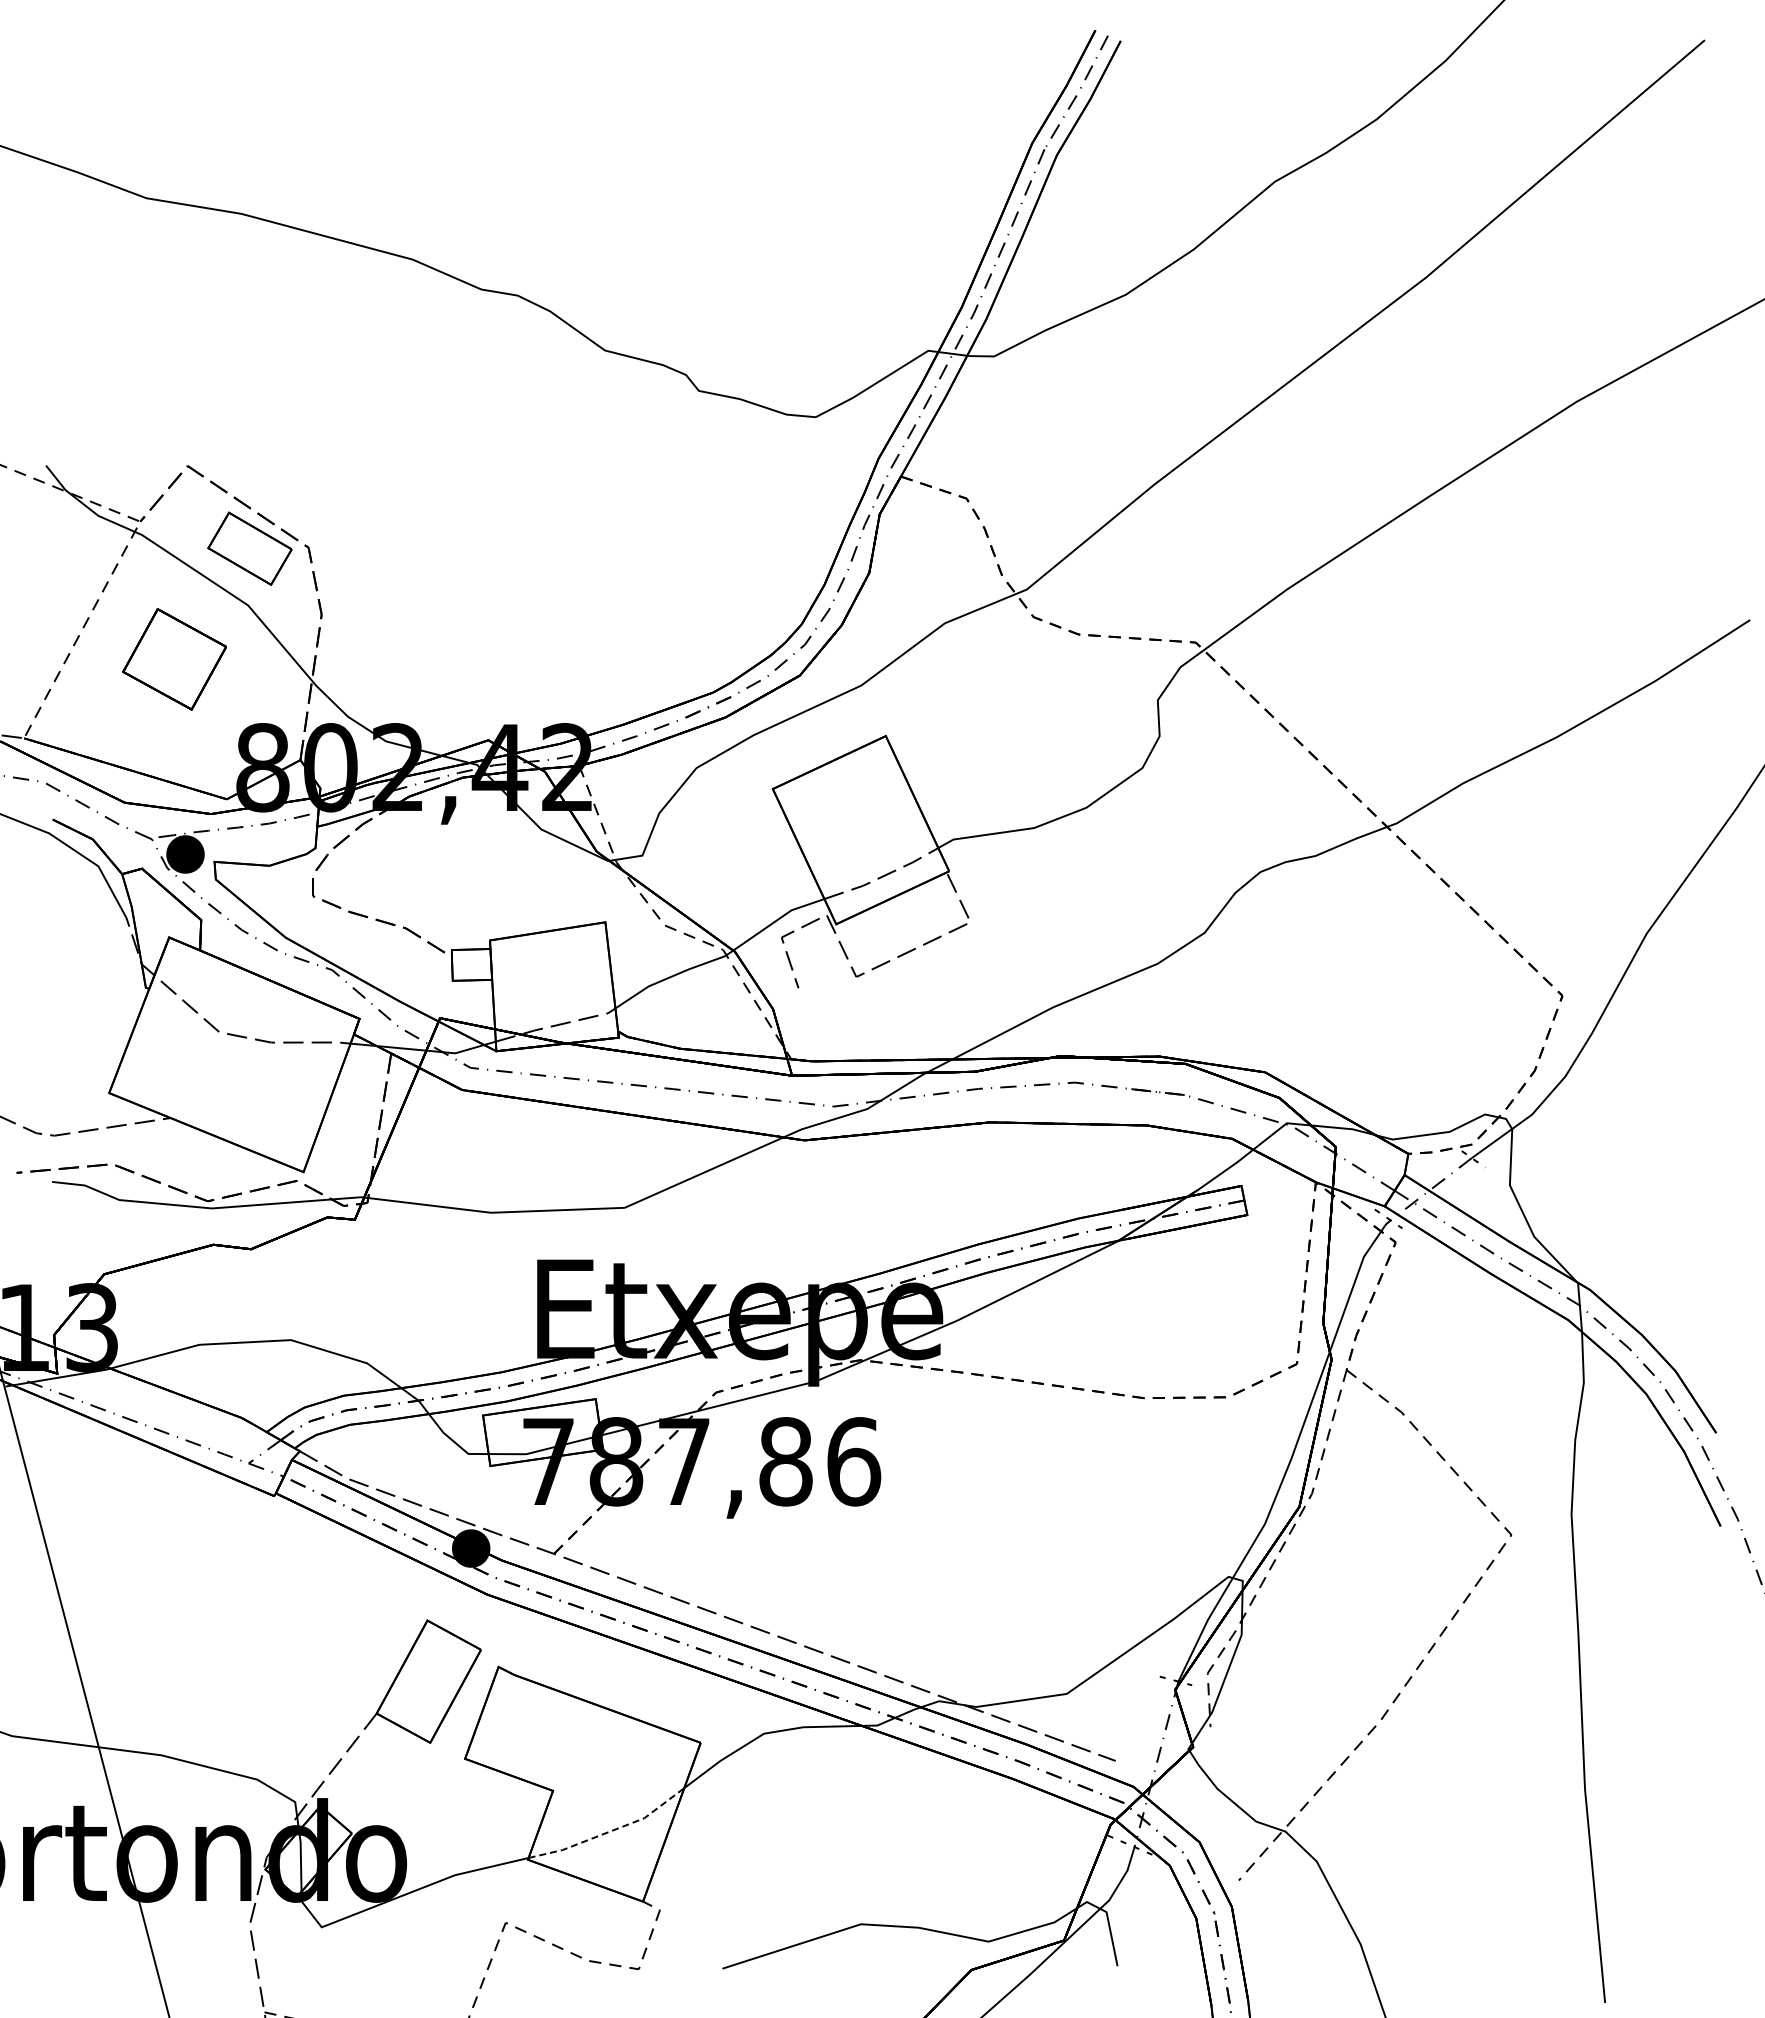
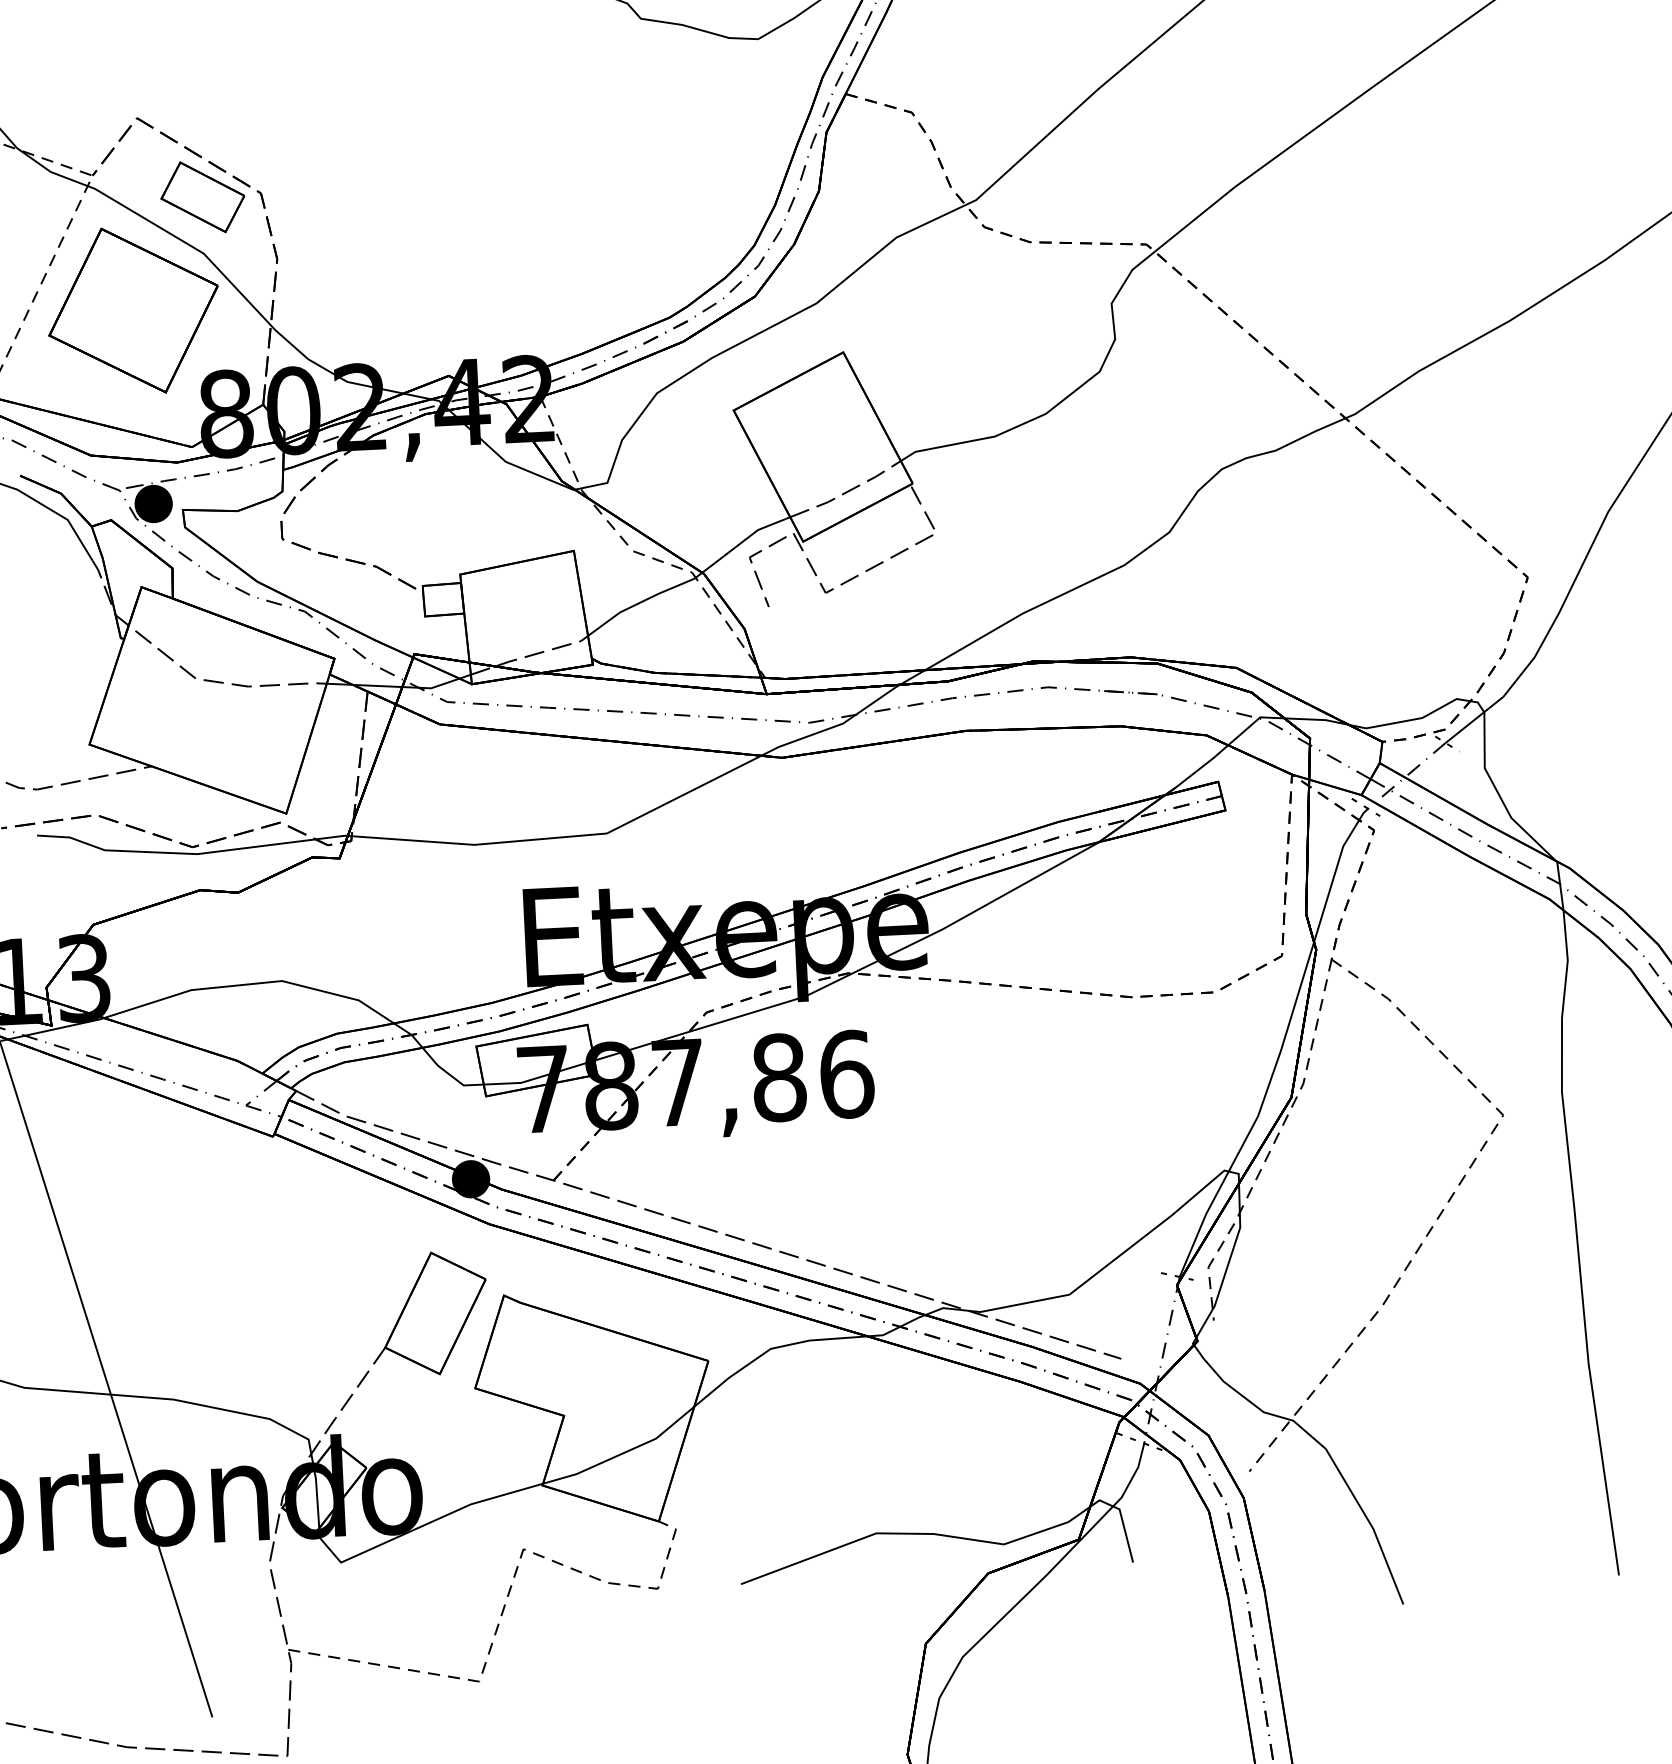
part: (174, 659) -> (133, 310), size x1.67
line: (610, 1831) -> (623, 1453), dashed -> solid

